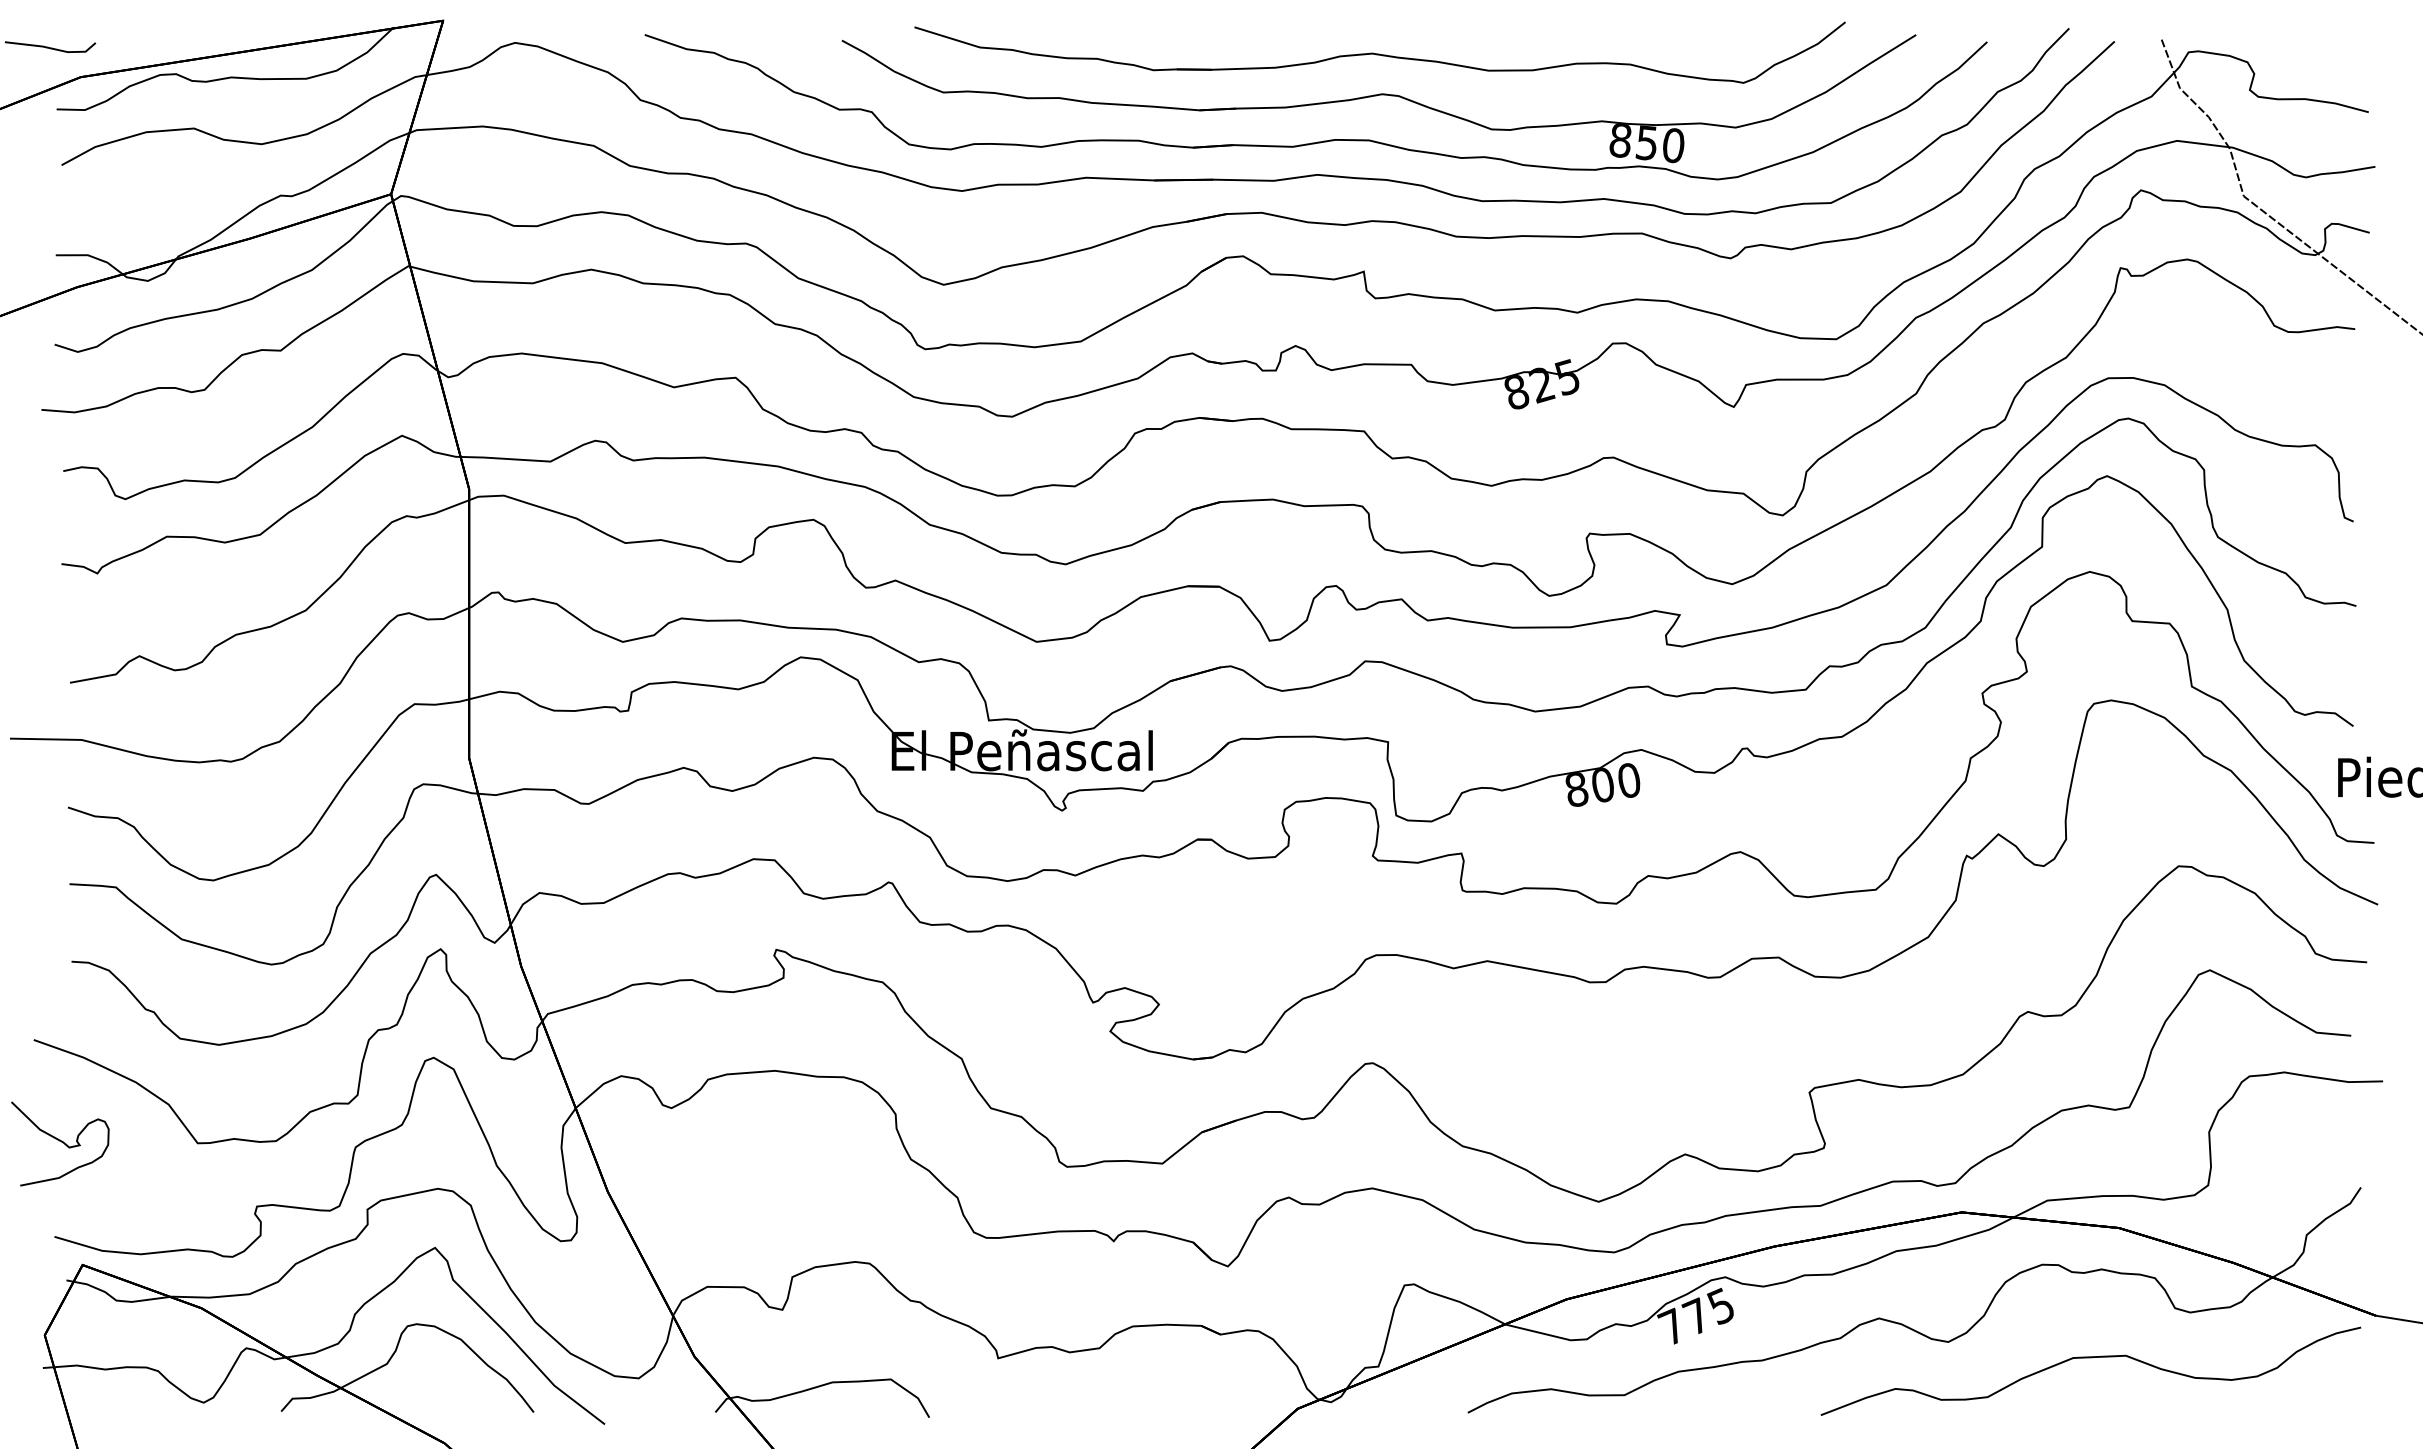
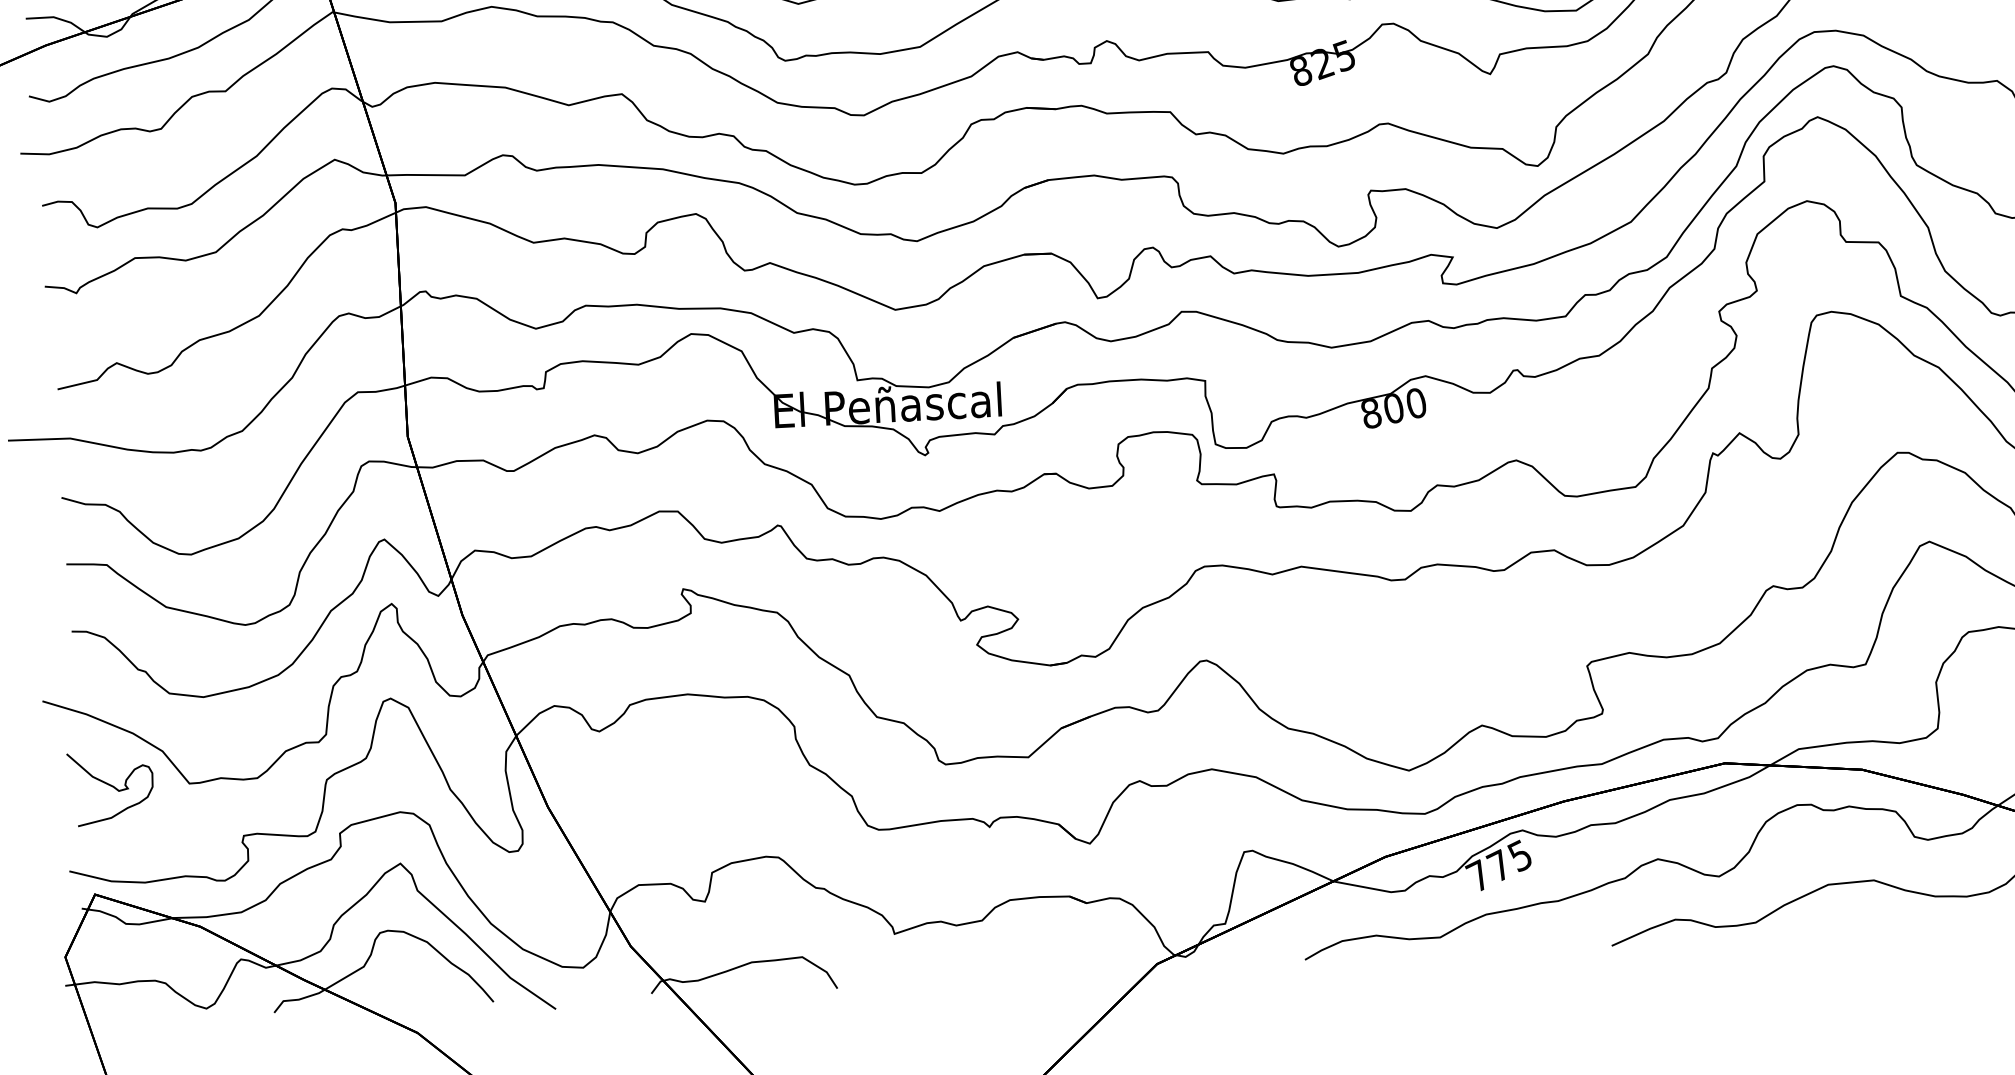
curve: (61, 1142) -> (111, 786), moved

